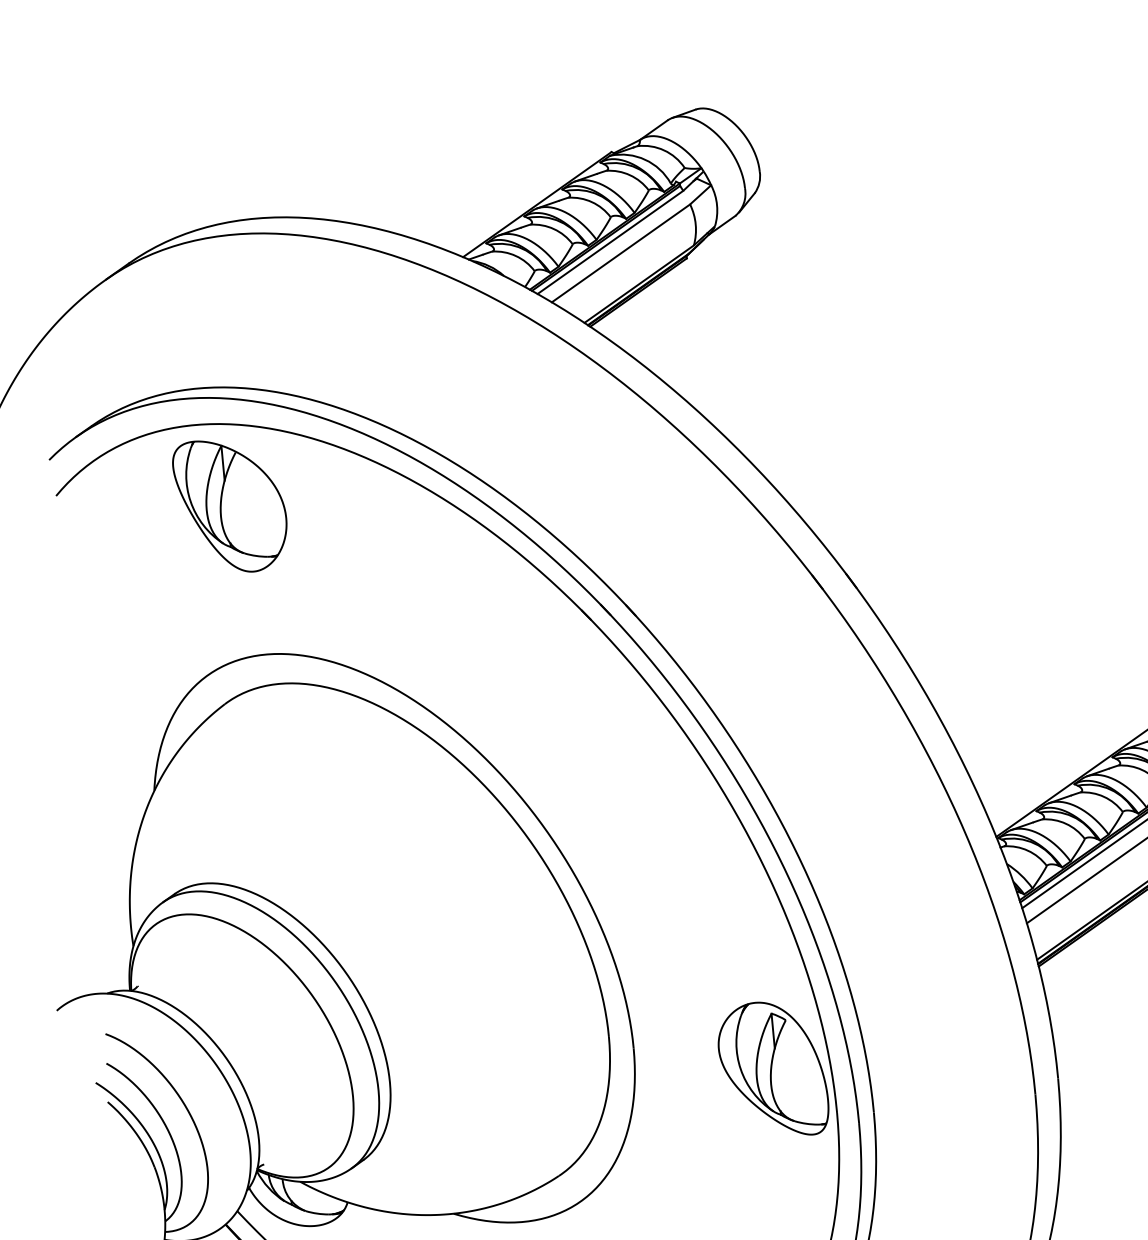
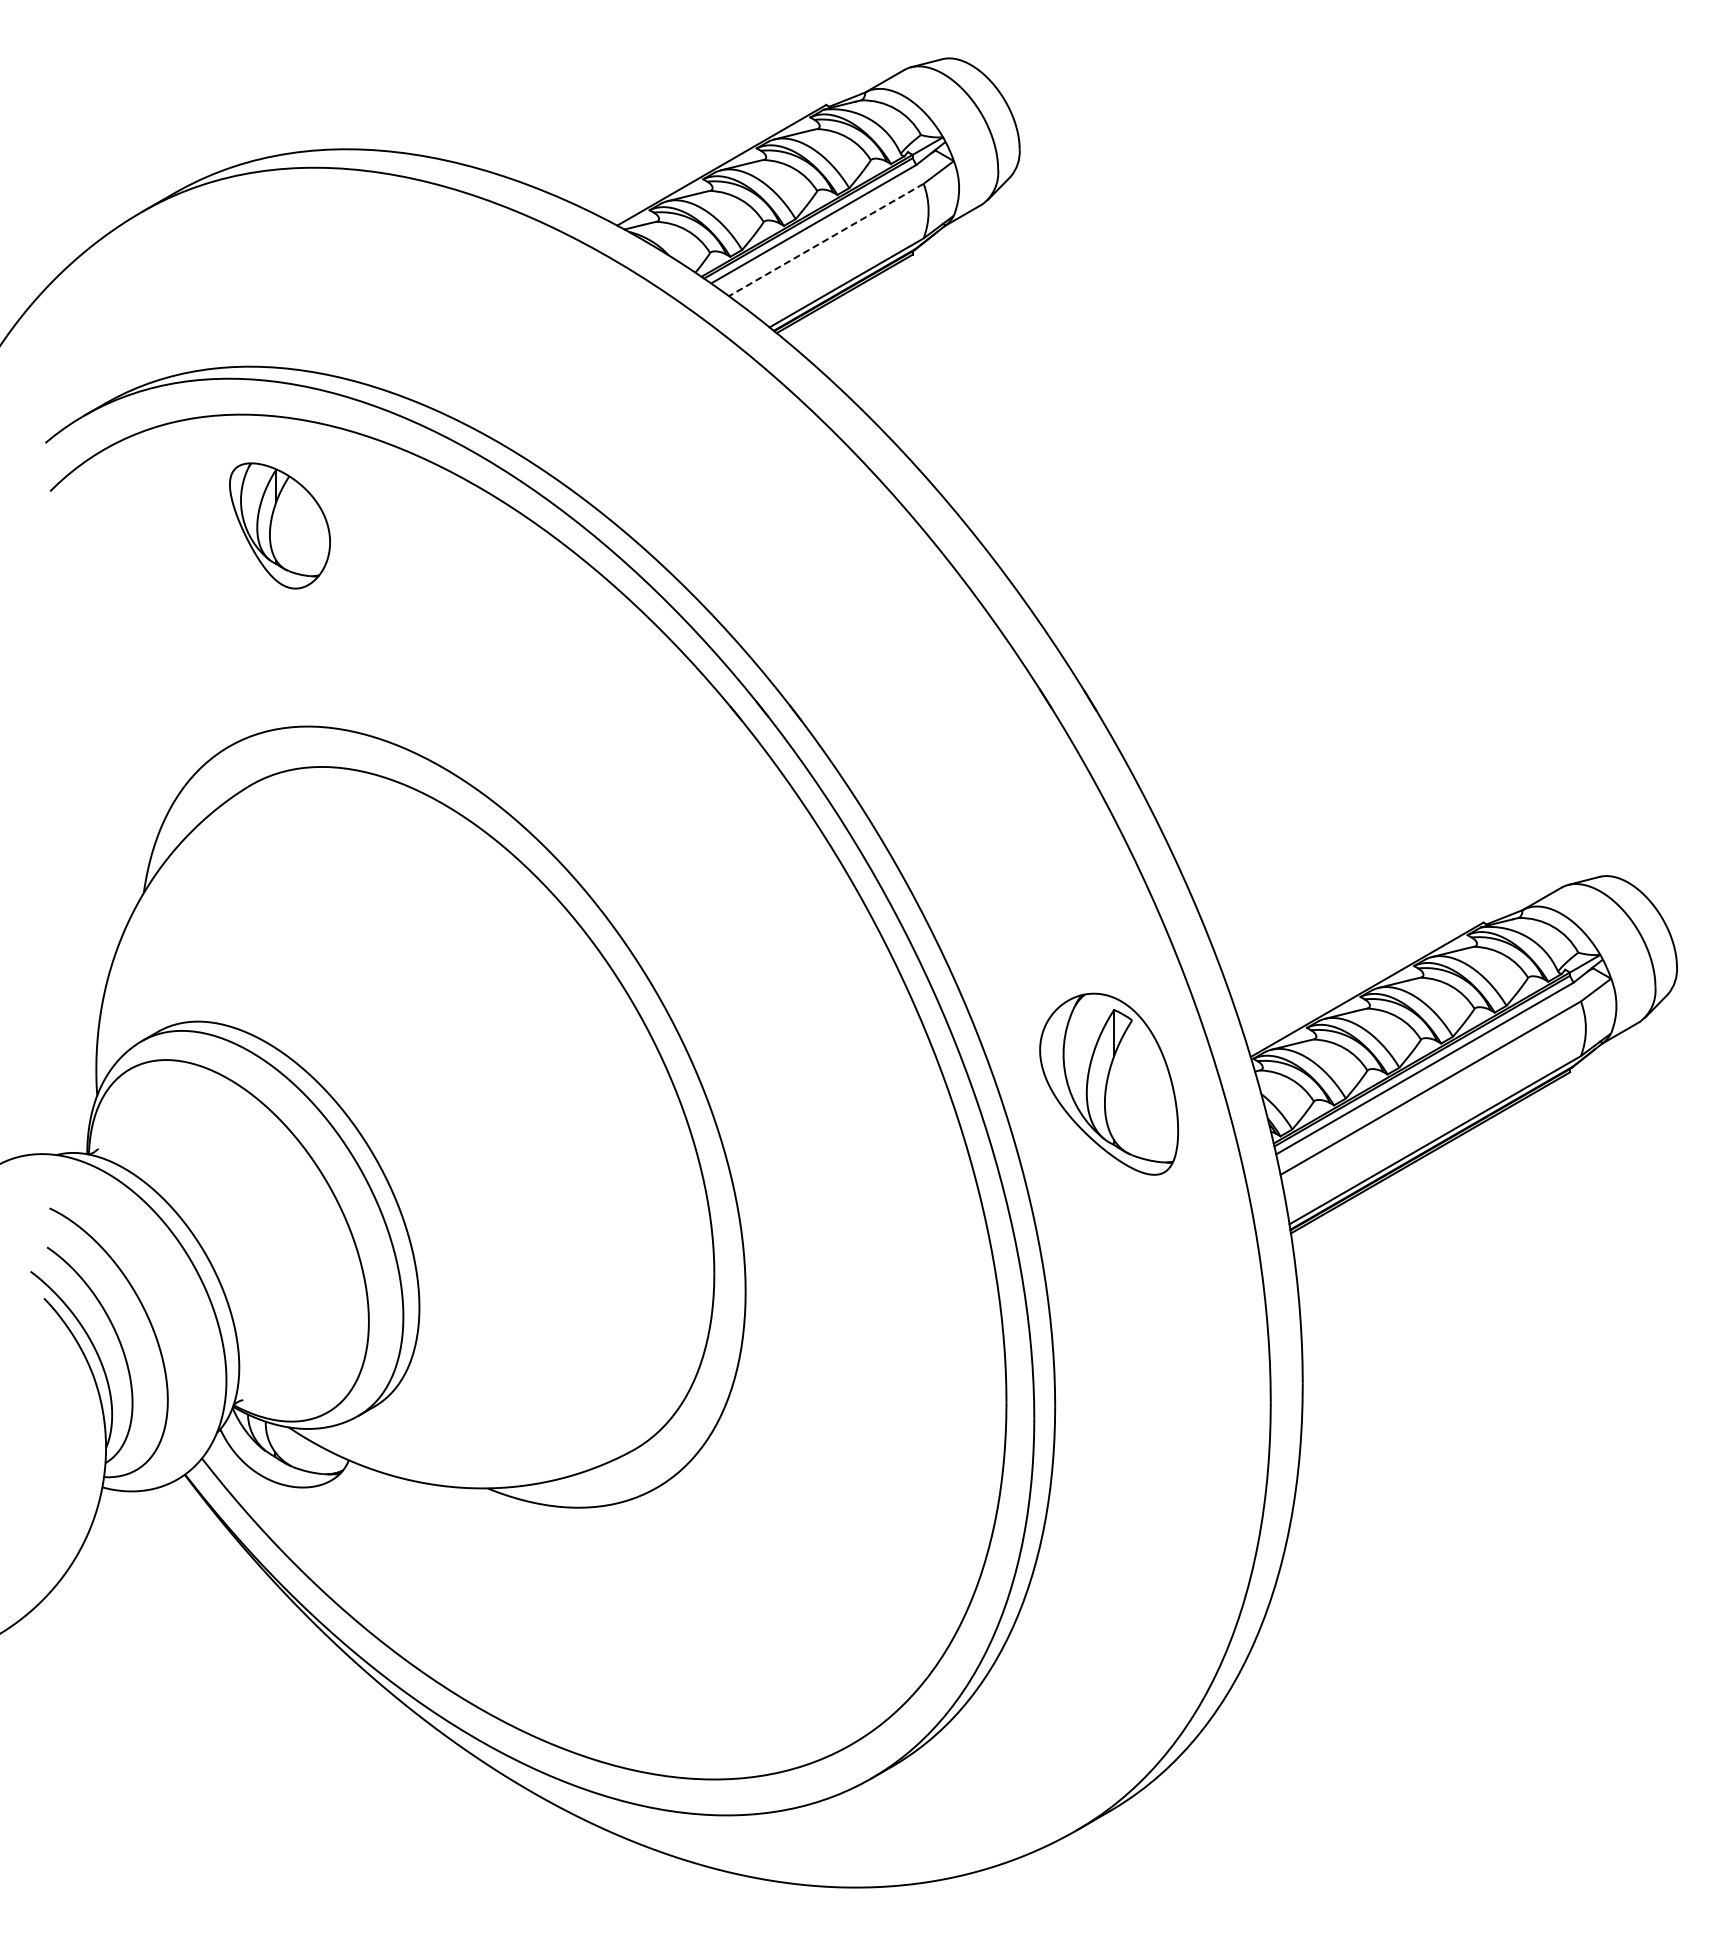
line: (620, 253) -> (825, 240), solid -> dashed
part: (230, 505) -> (279, 525), size x0.7
part: (773, 1069) -> (1109, 1083), moved

